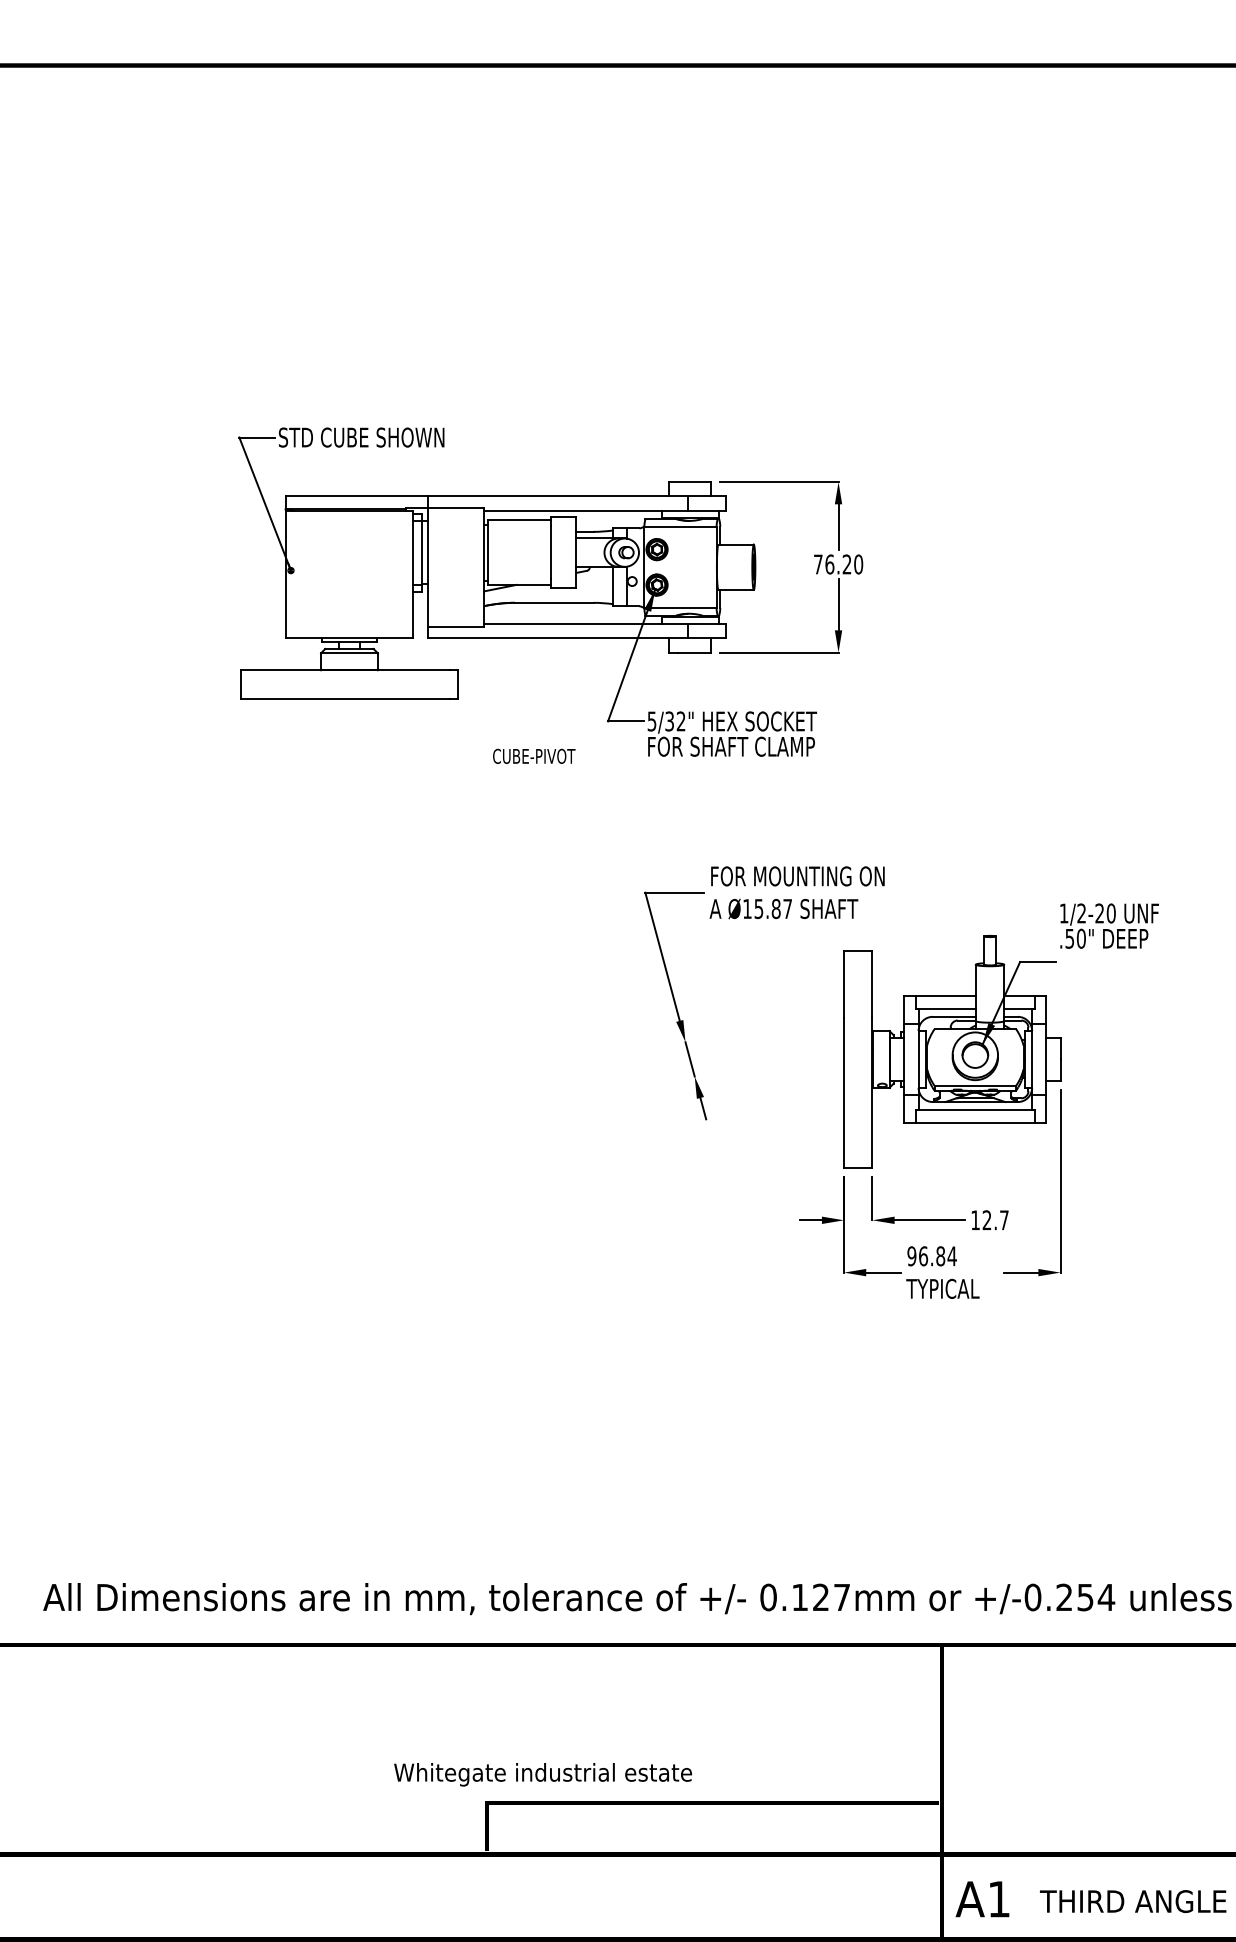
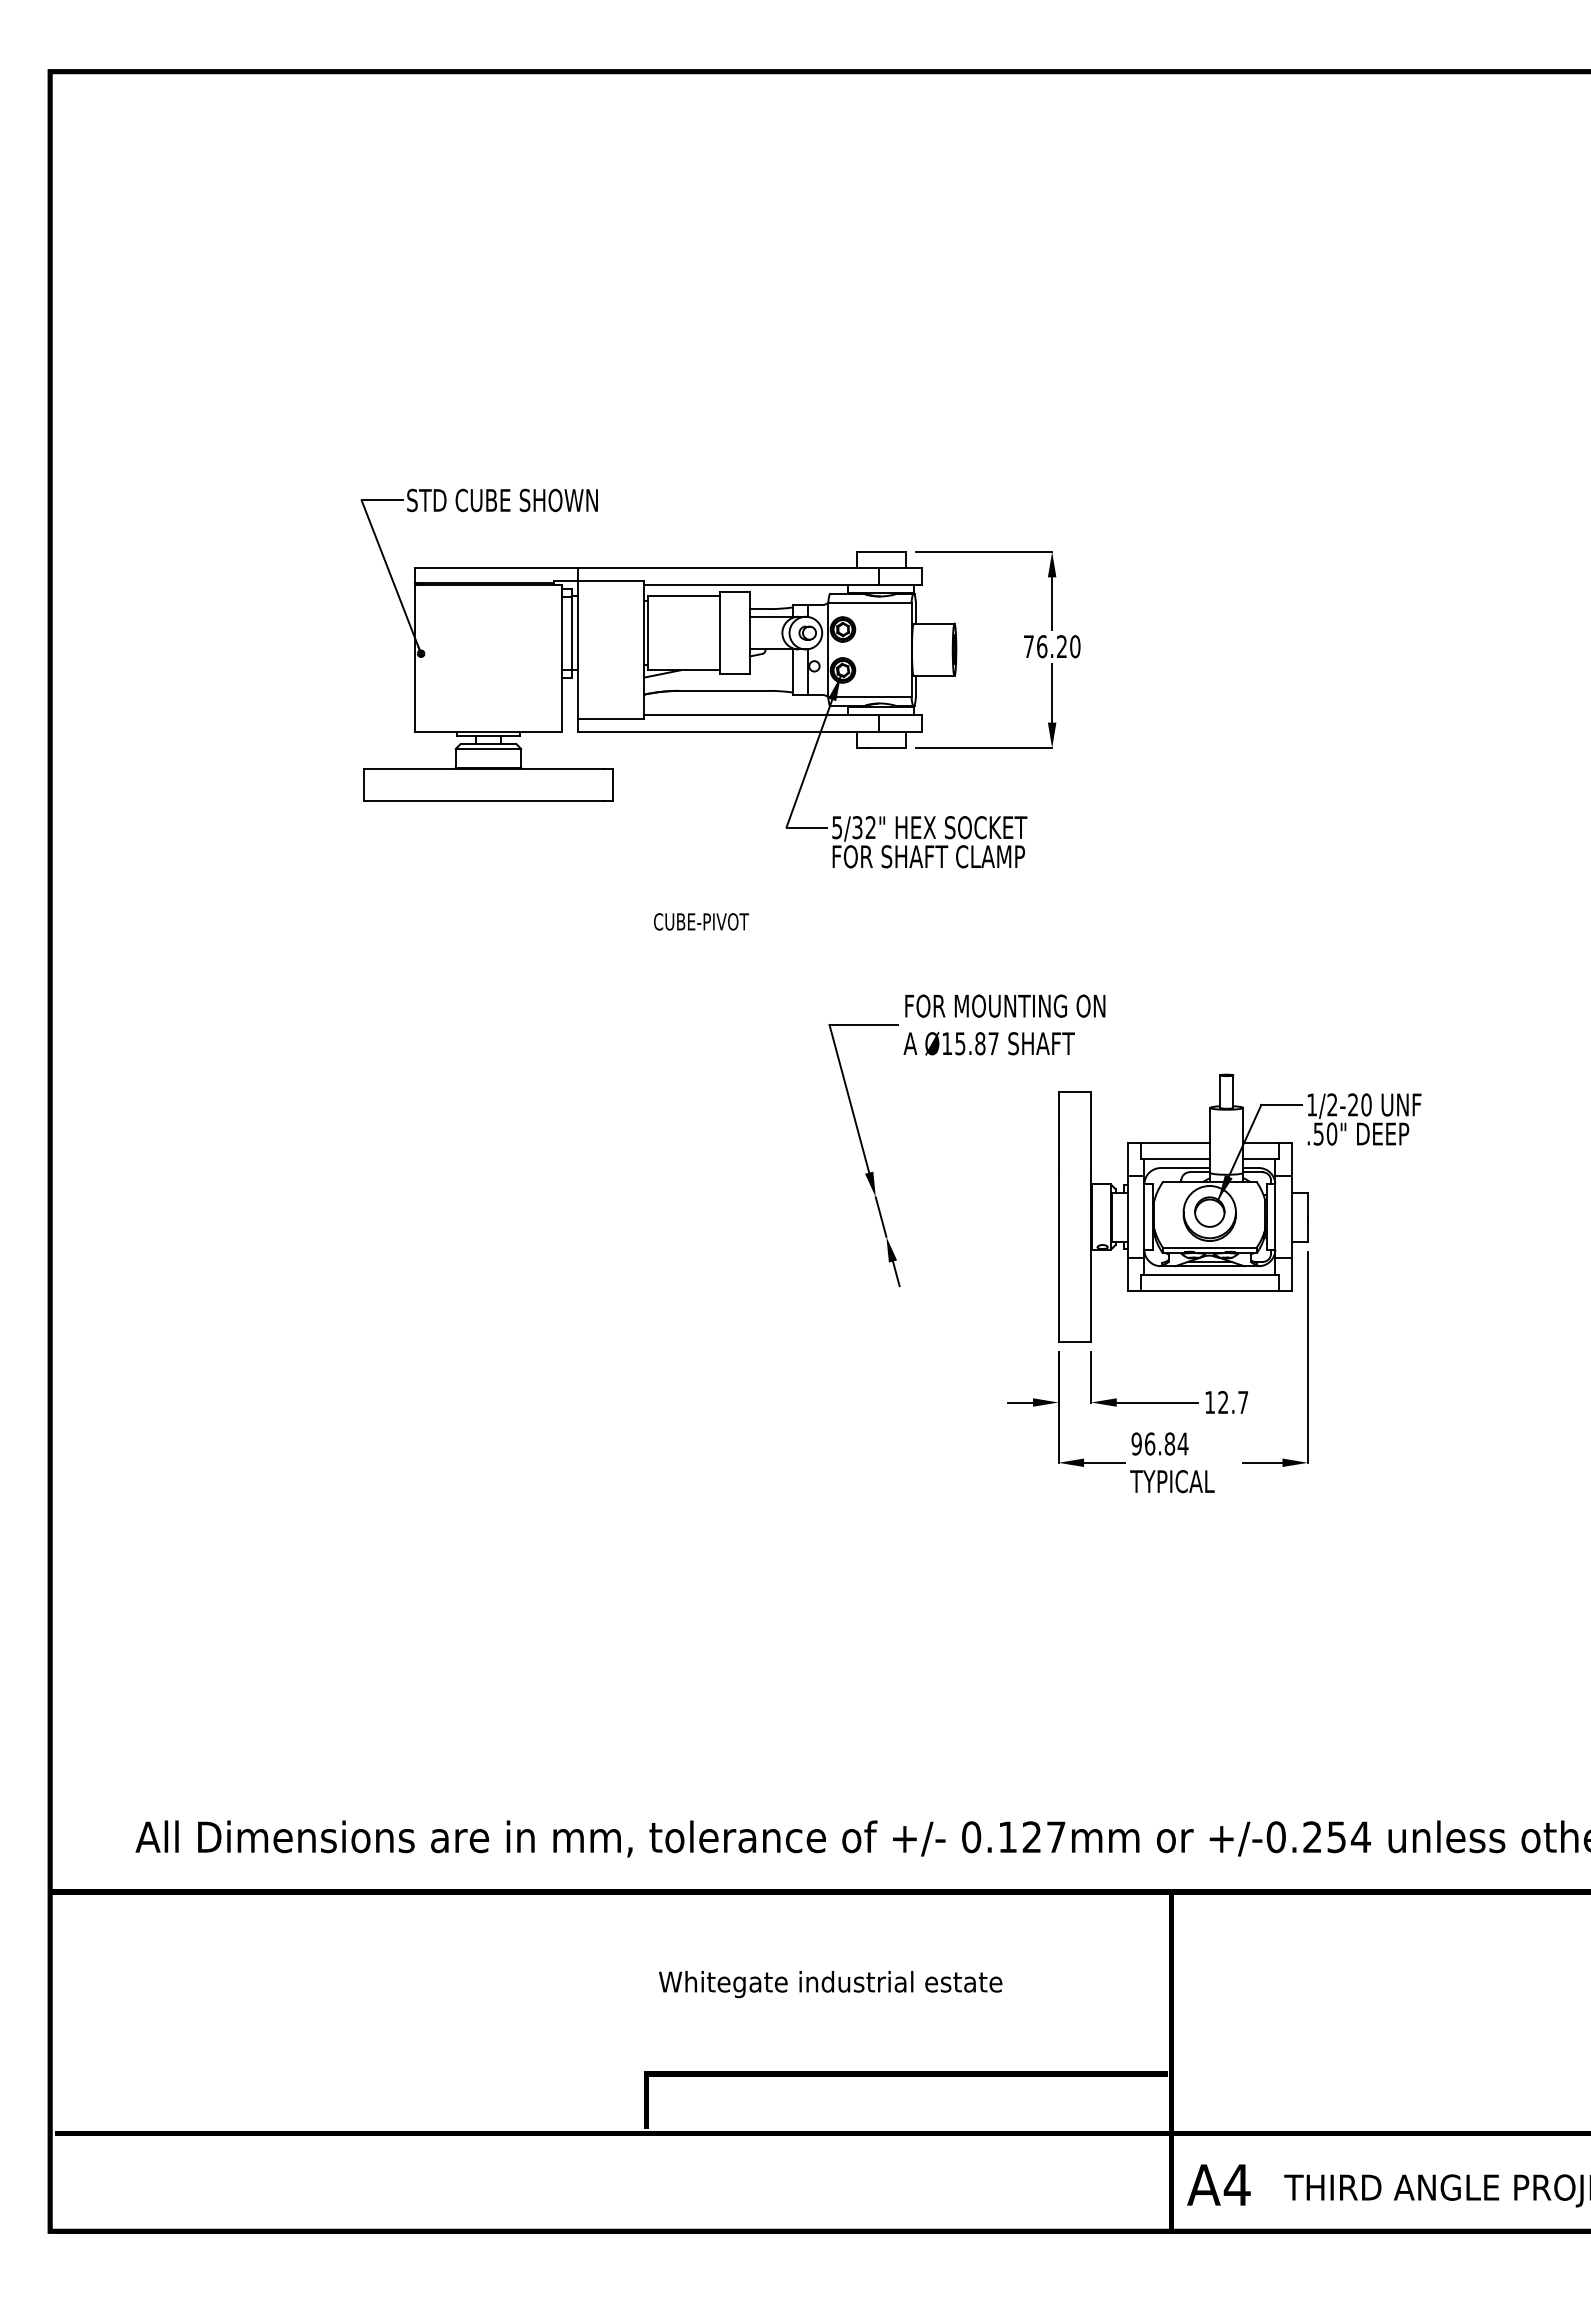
text: (534, 756) -> (701, 921), moved
text: (1109, 926) -> (1364, 1119), moved
text: (542, 1774) -> (830, 1984), moved
text: (998, 1898) -> (1236, 2184), A1 -> A4

